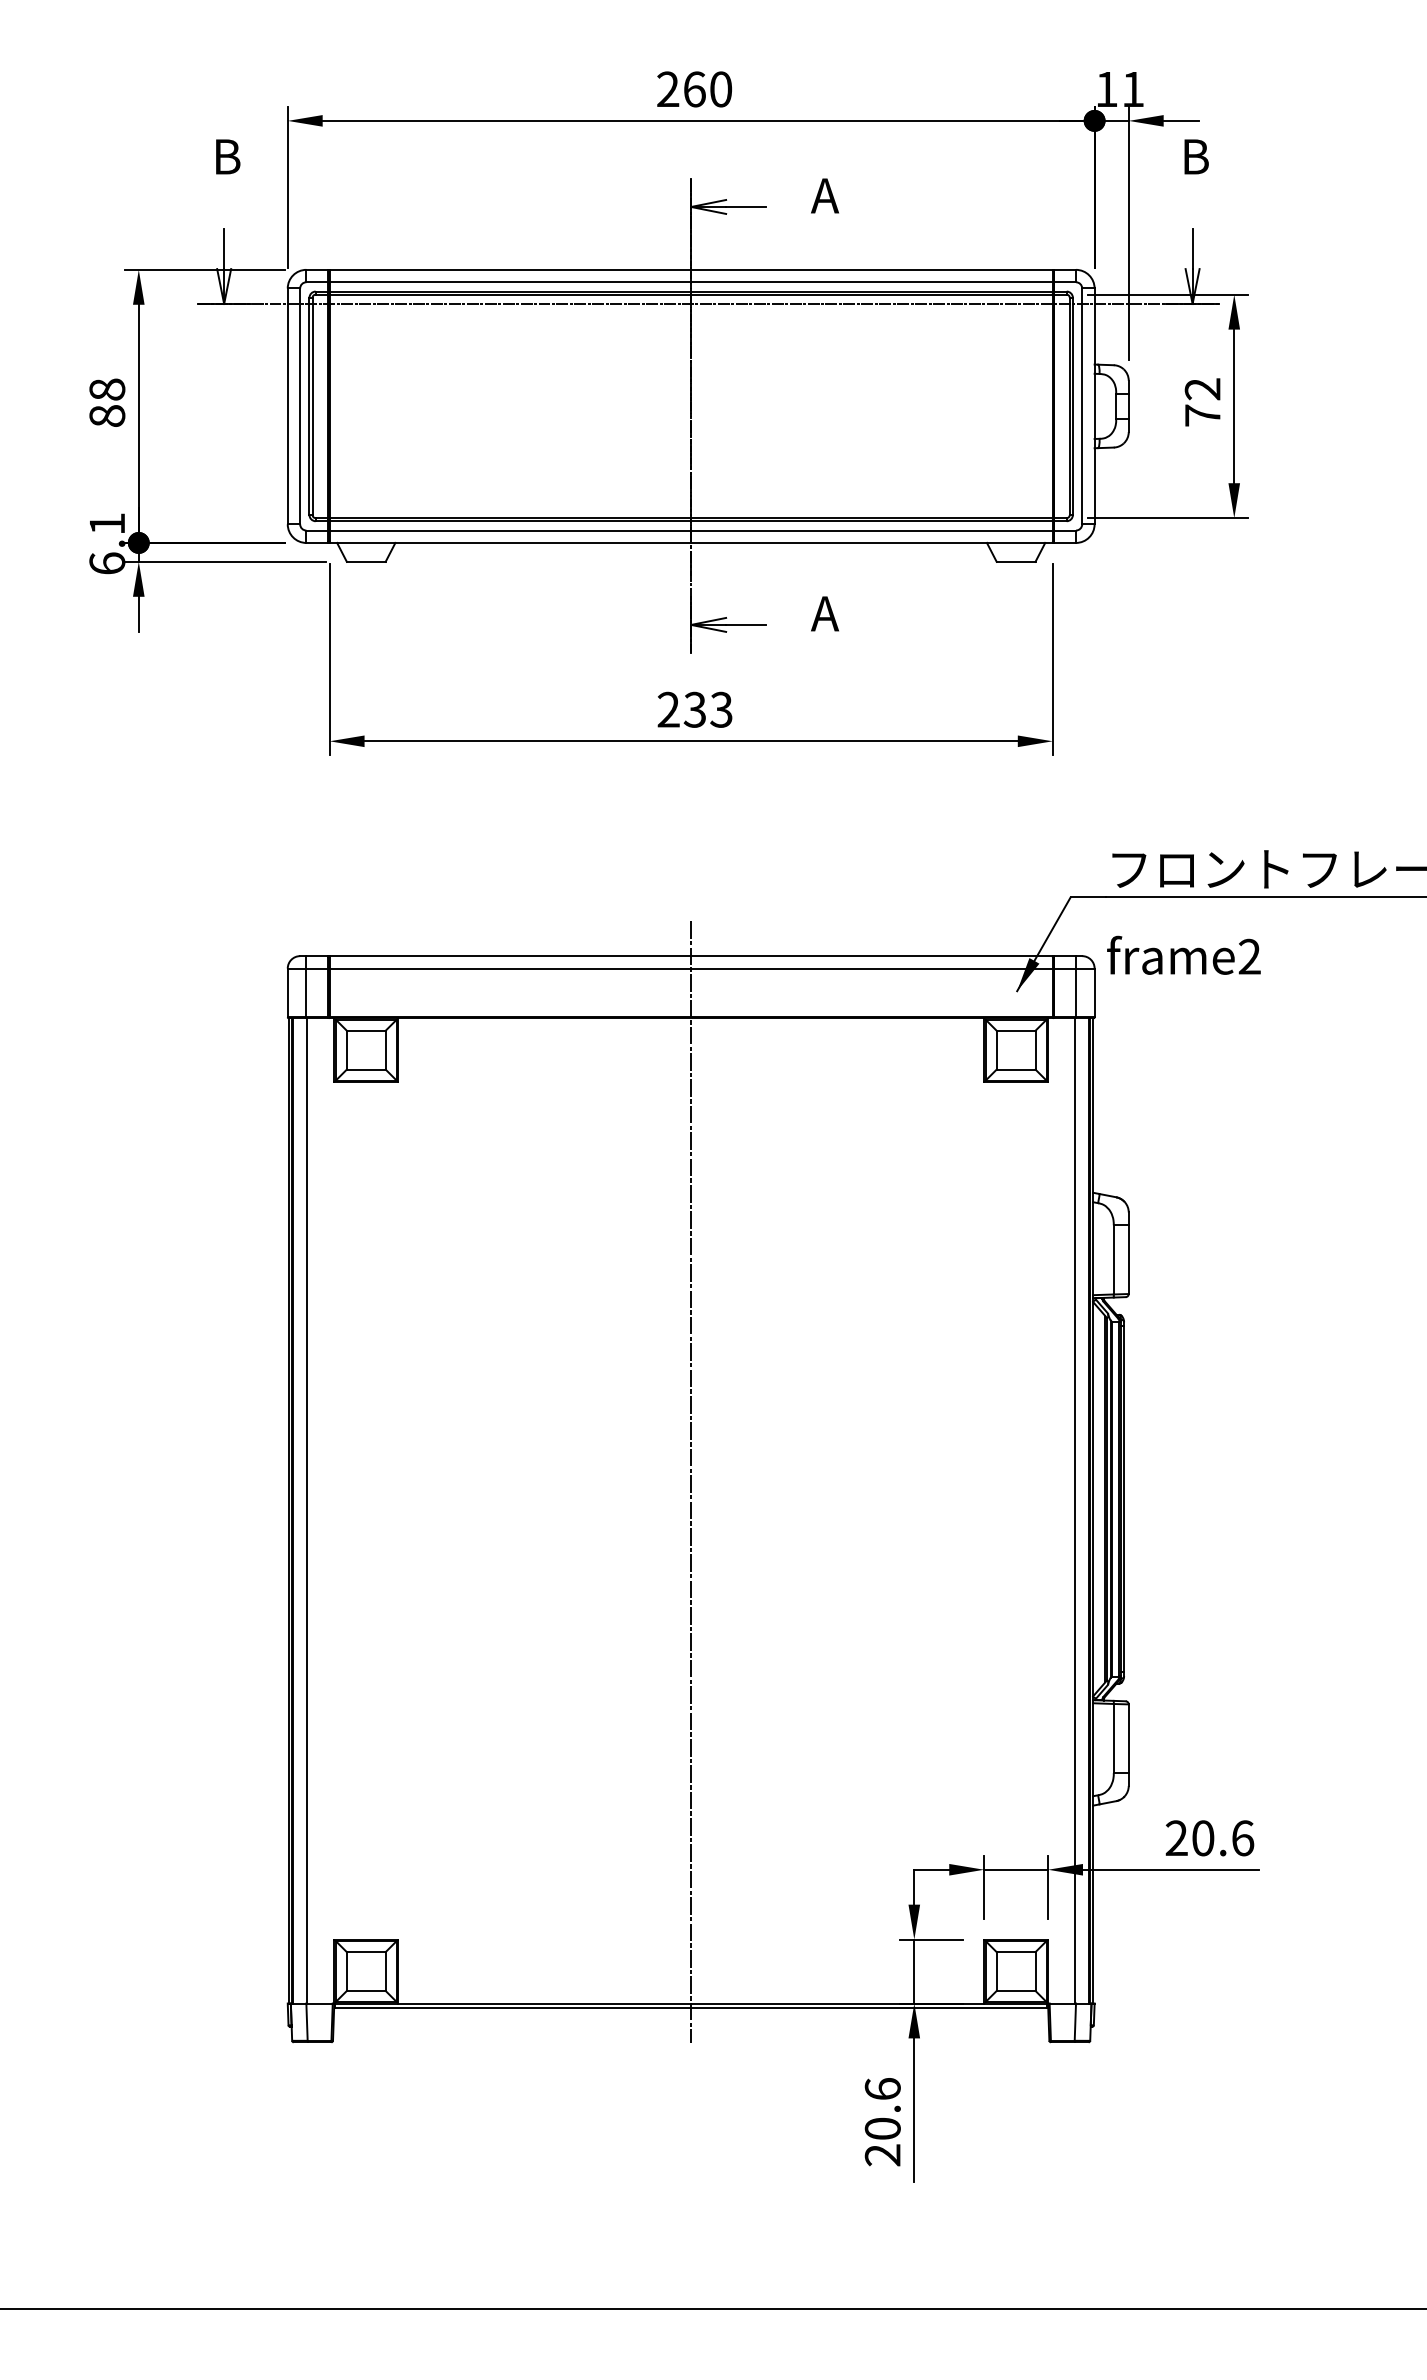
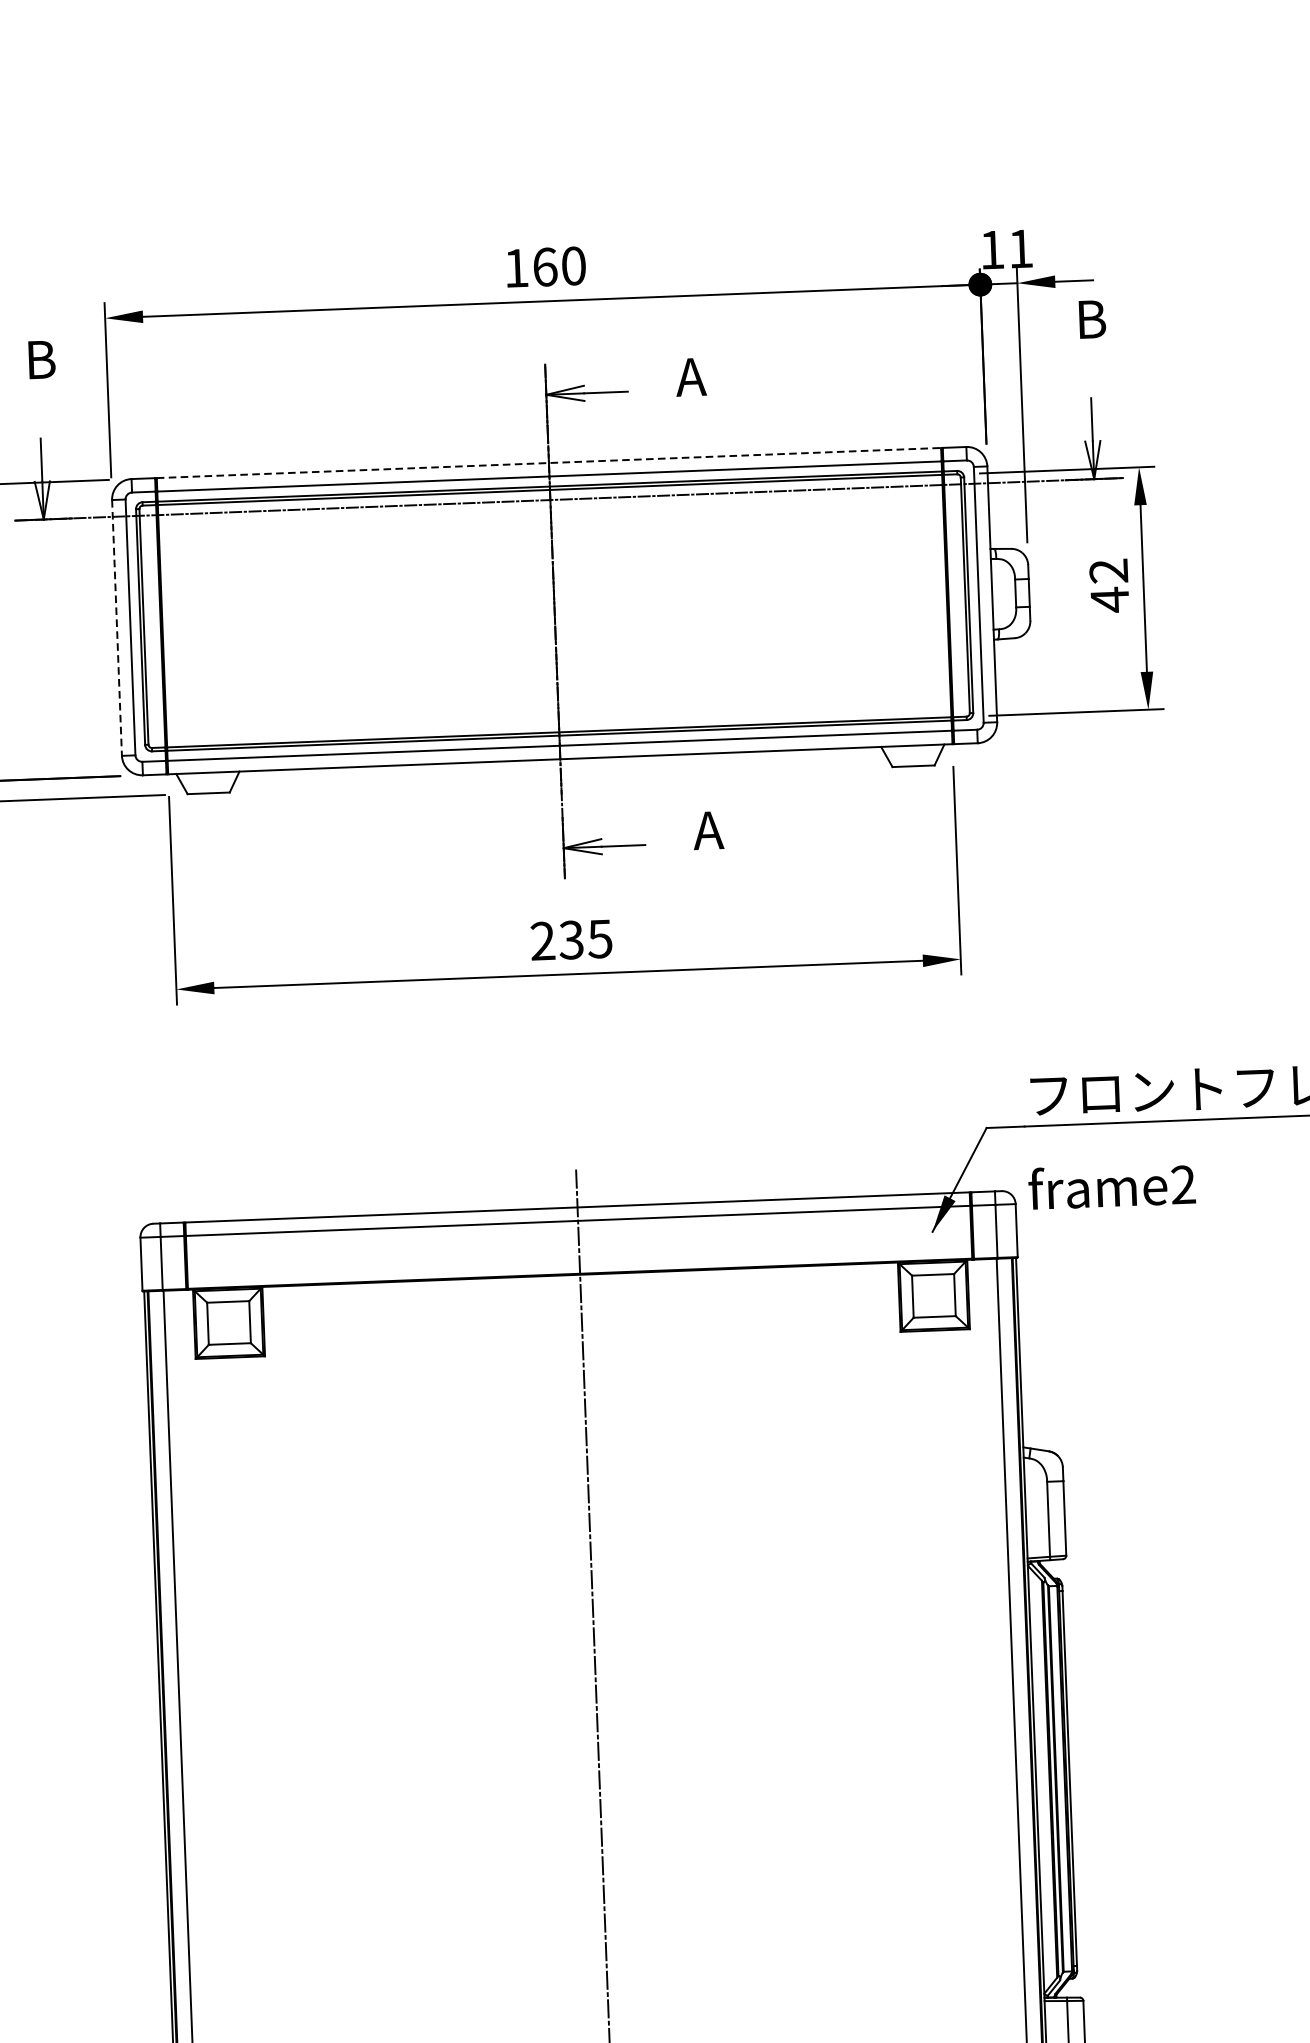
text: (668, 88) -> (516, 267), 260 -> 160
line: (691, 269) -> (549, 462), solid -> dashed
line: (287, 406) -> (116, 628), solid -> dashed
text: (1202, 415) -> (1109, 599), 72 -> 42
text: (721, 709) -> (600, 938), 233 -> 235

